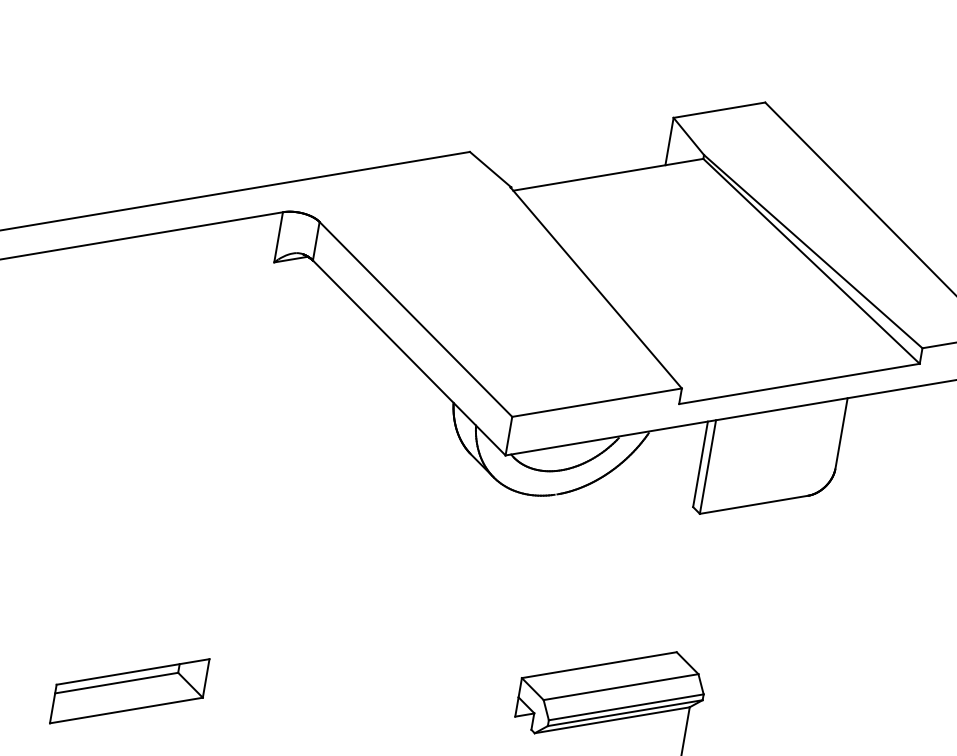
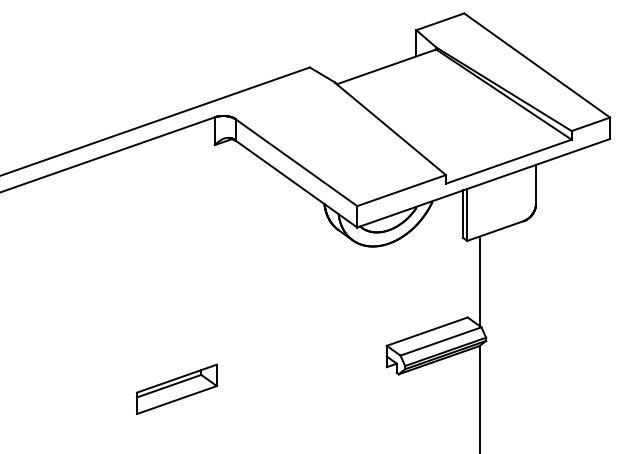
line: (709, 590) -> (479, 281), added

